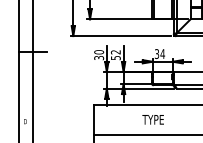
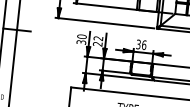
text: (162, 53) -> (144, 44), 34 -> 36
text: (115, 58) -> (97, 44), 52 -> 22

